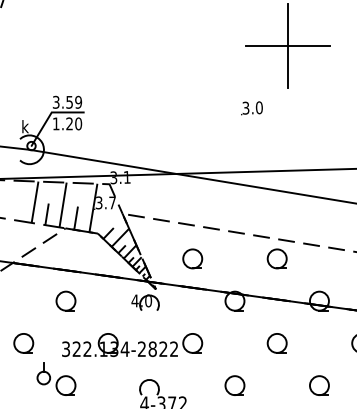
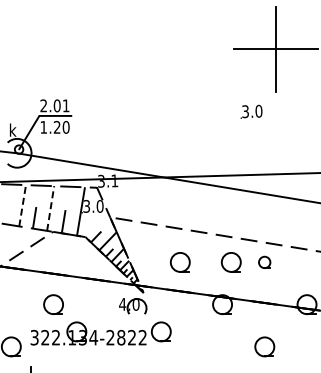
text: (67, 101) -> (55, 105), 3.59 -> 2.01
text: (251, 108) -> (251, 112), moved
line: (35, 202) -> (23, 206), solid -> dashed
text: (112, 202) -> (100, 206), 3.7 -> 3.0
line: (63, 204) -> (51, 208), solid -> dashed
part: (243, 258) -> (231, 262), added
part: (276, 258) -> (264, 262), size x0.6
part: (132, 344) -> (101, 333), moved

